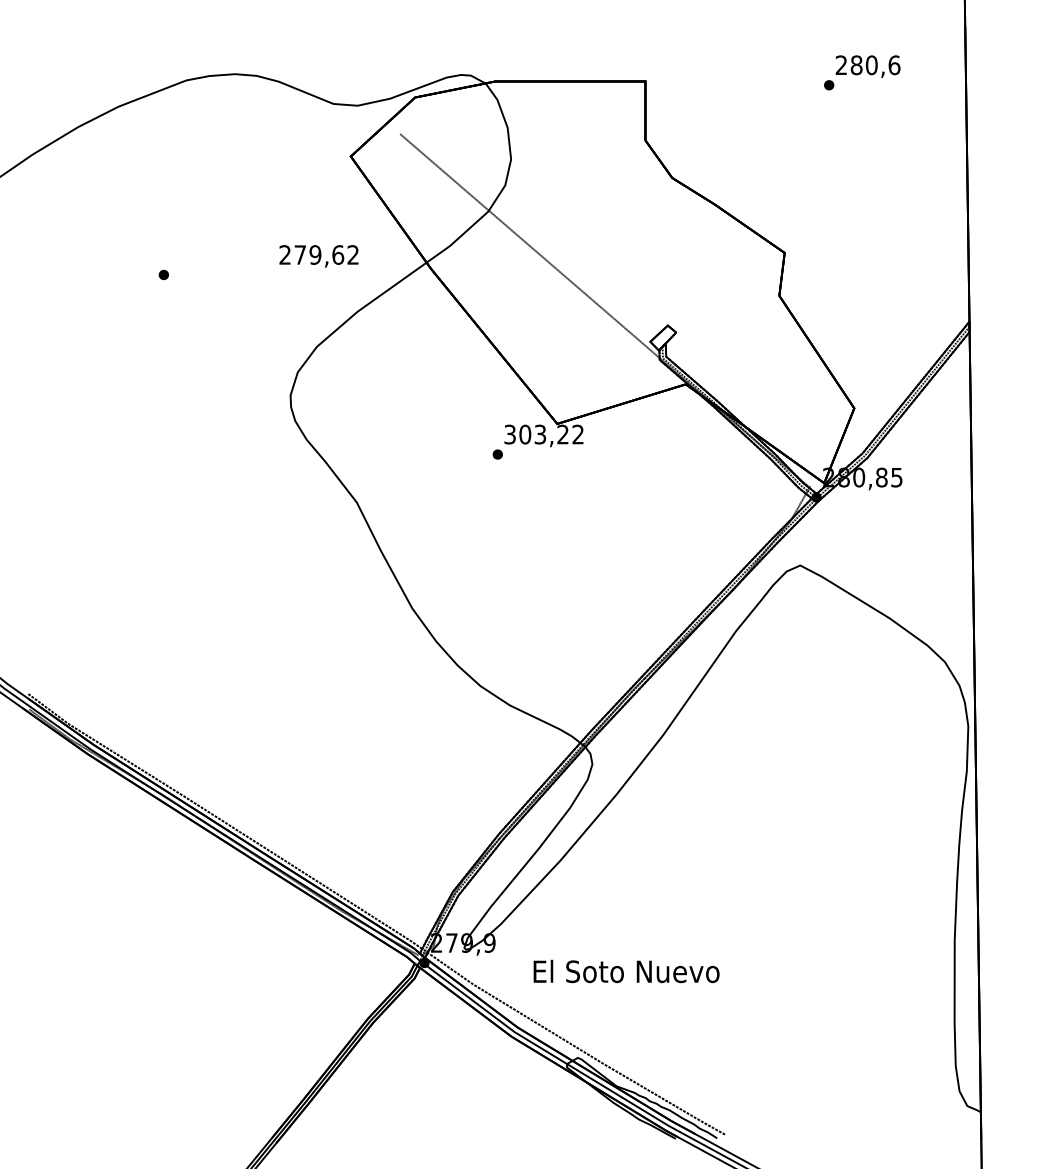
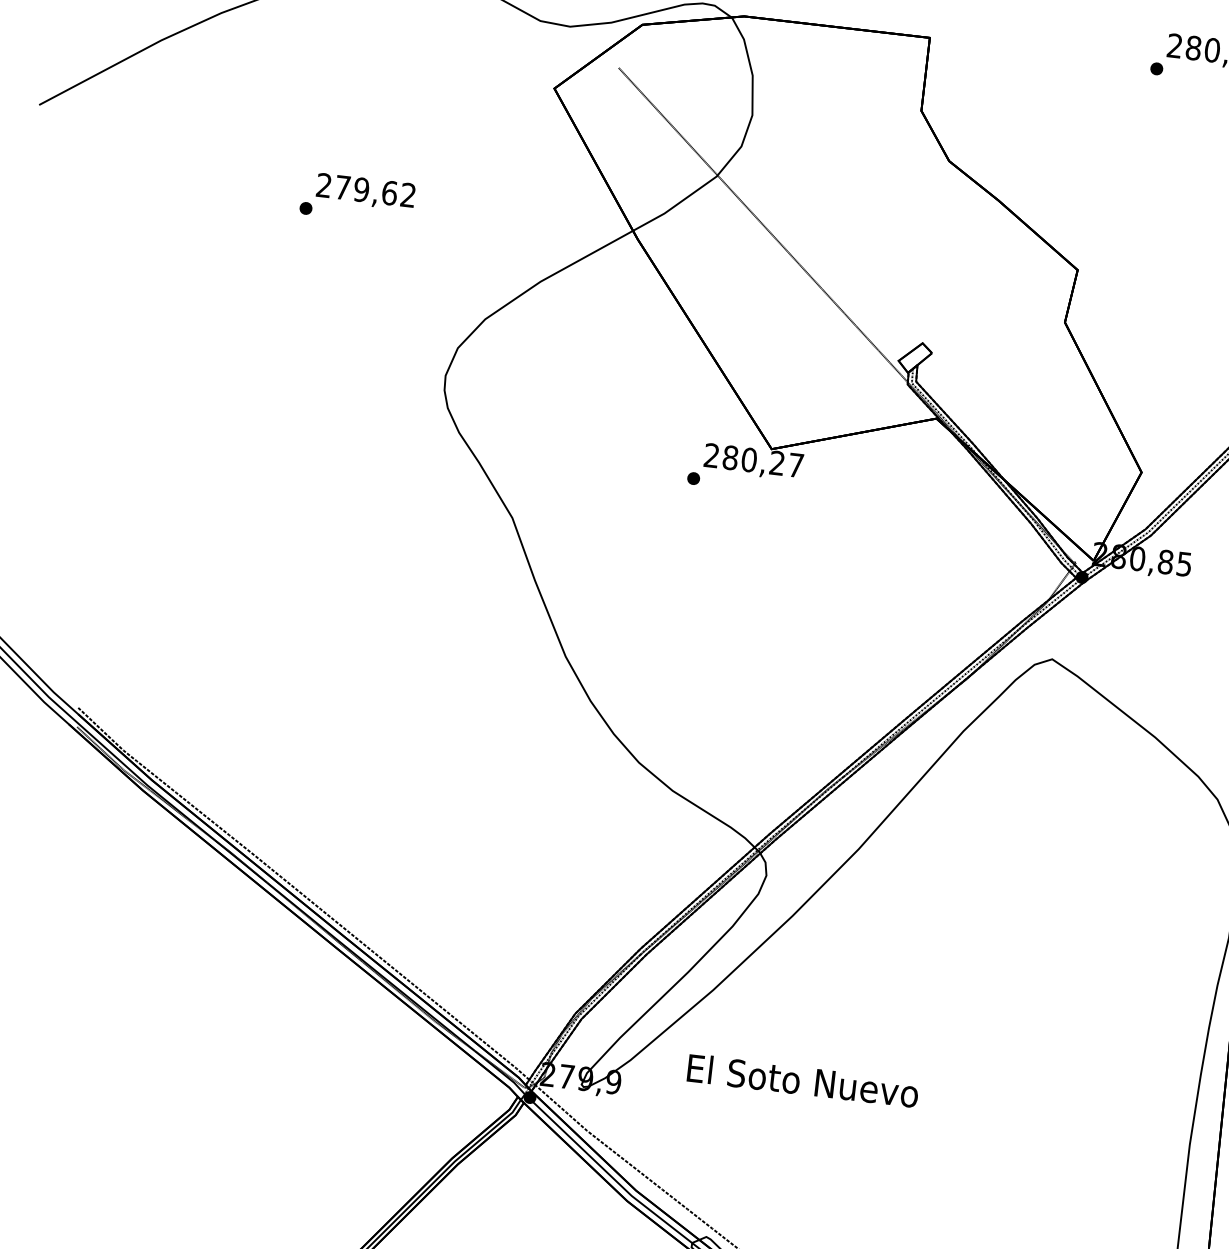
text: (318, 256) -> (365, 192), moved
text: (543, 434) -> (753, 460), 303,22 -> 280,27
text: (626, 971) -> (803, 1080), moved

